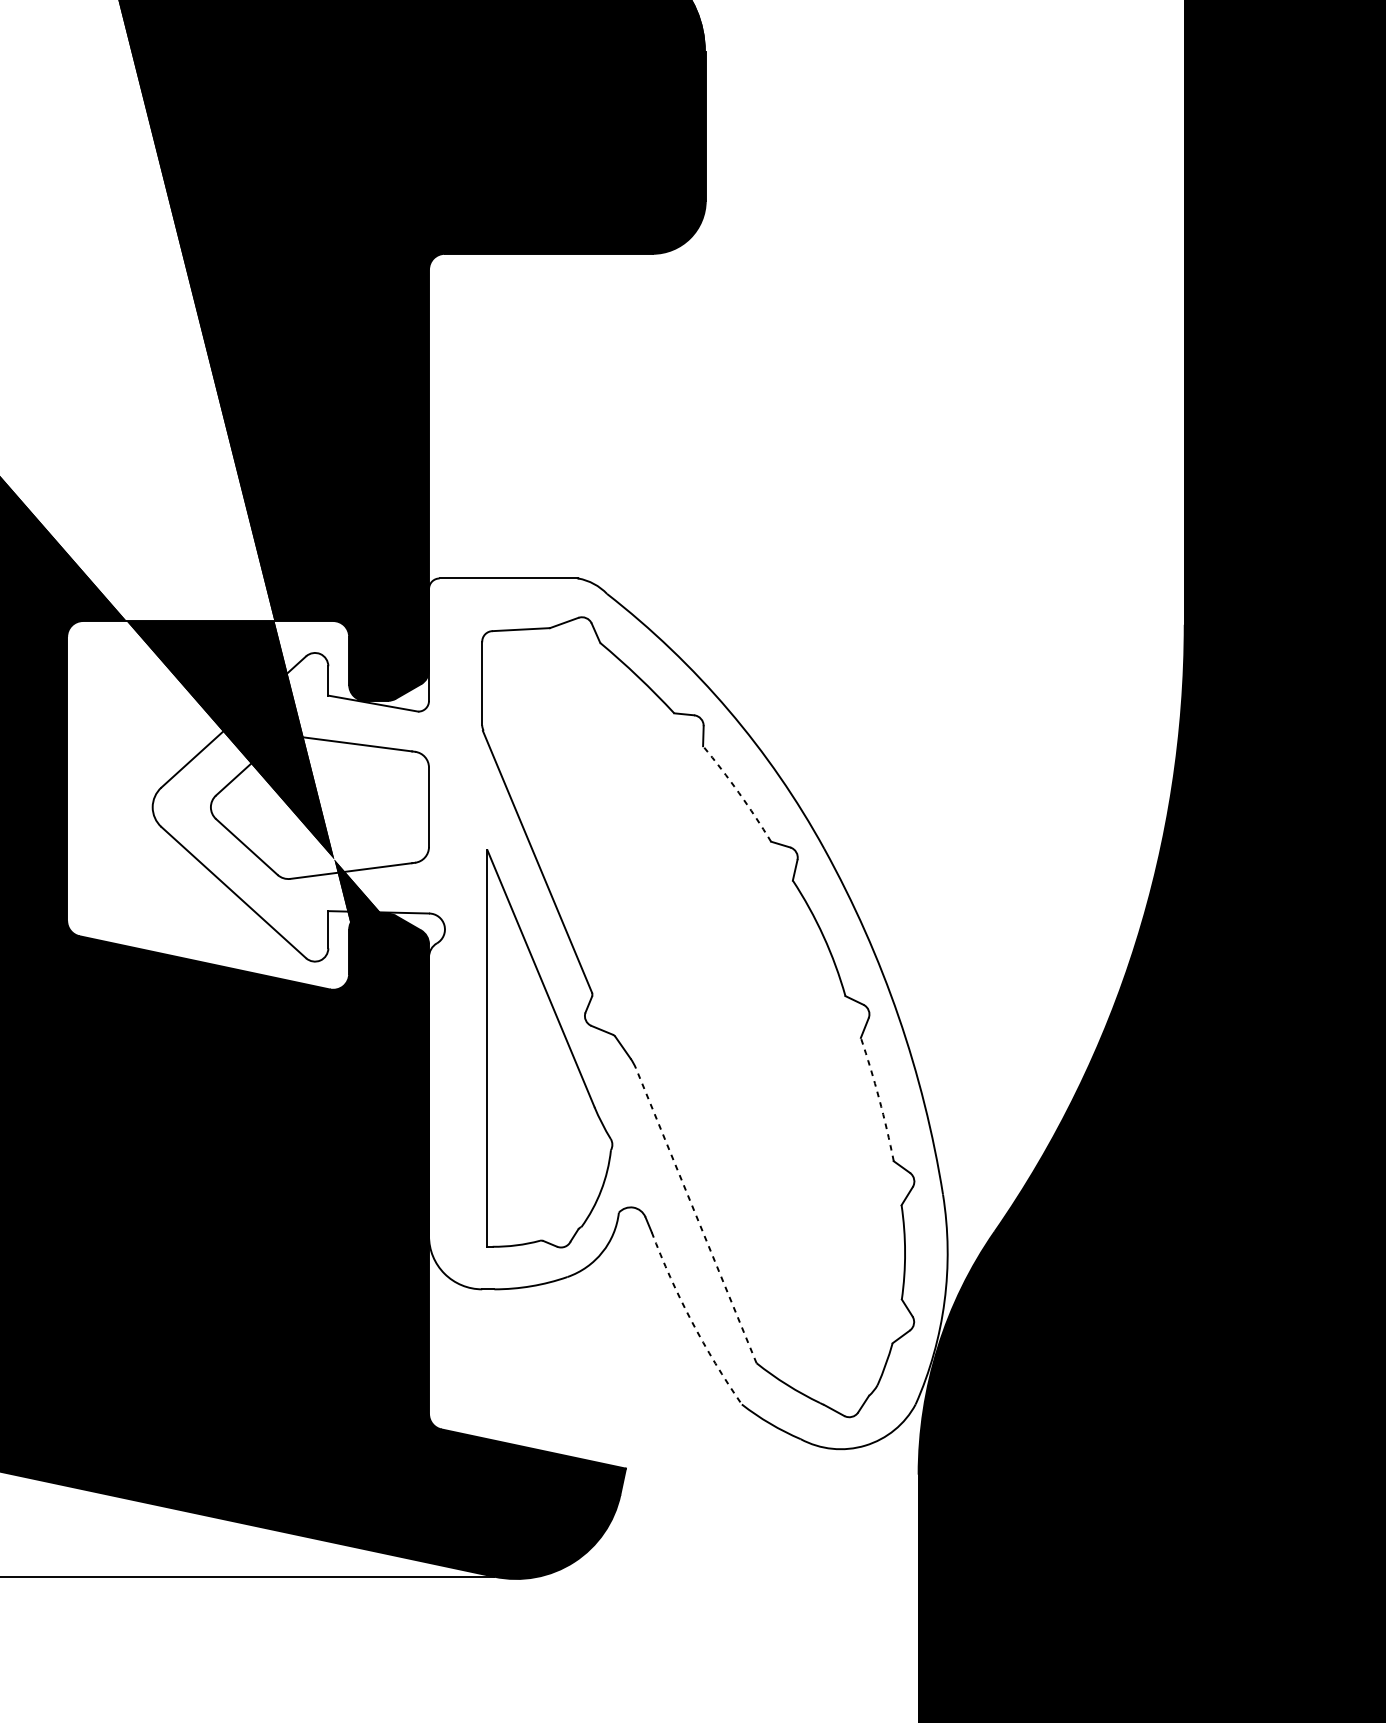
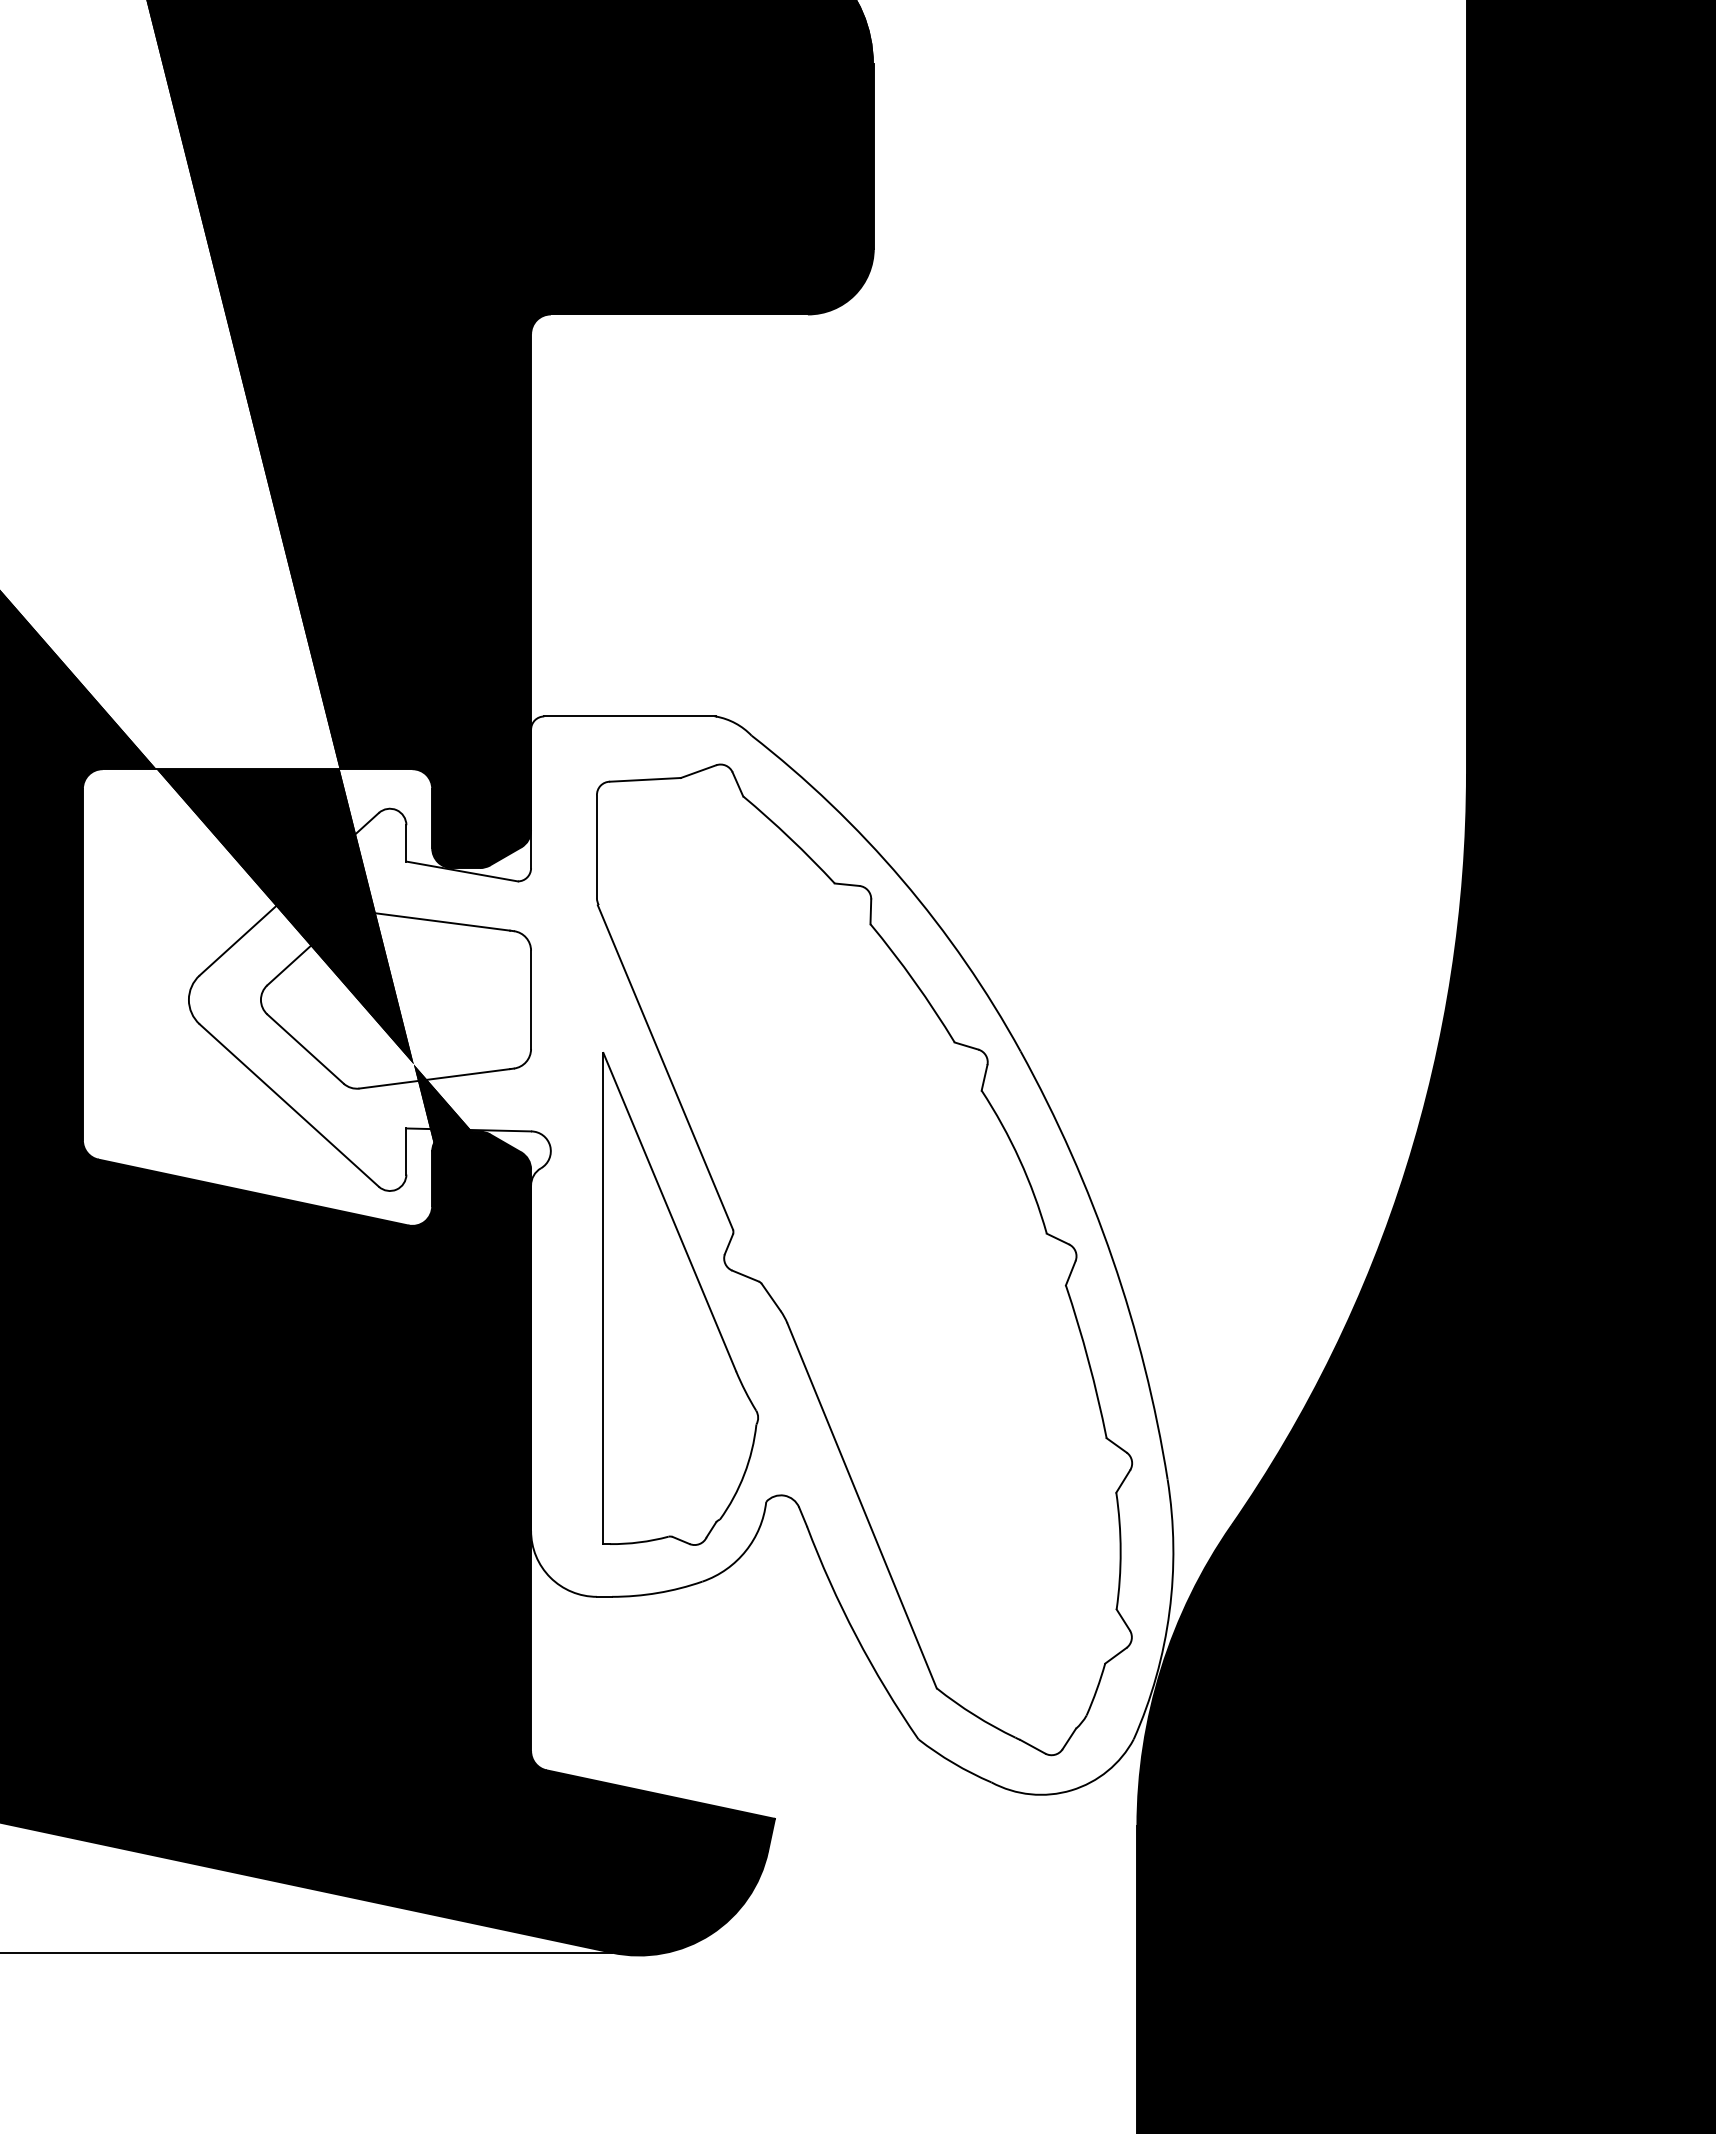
arc: (738, 792) -> (914, 981), dashed -> solid
arc: (879, 1099) -> (1088, 1361), dashed -> solid
line: (695, 1215) -> (861, 1505), dashed -> solid
arc: (691, 1321) -> (856, 1636), dashed -> solid

